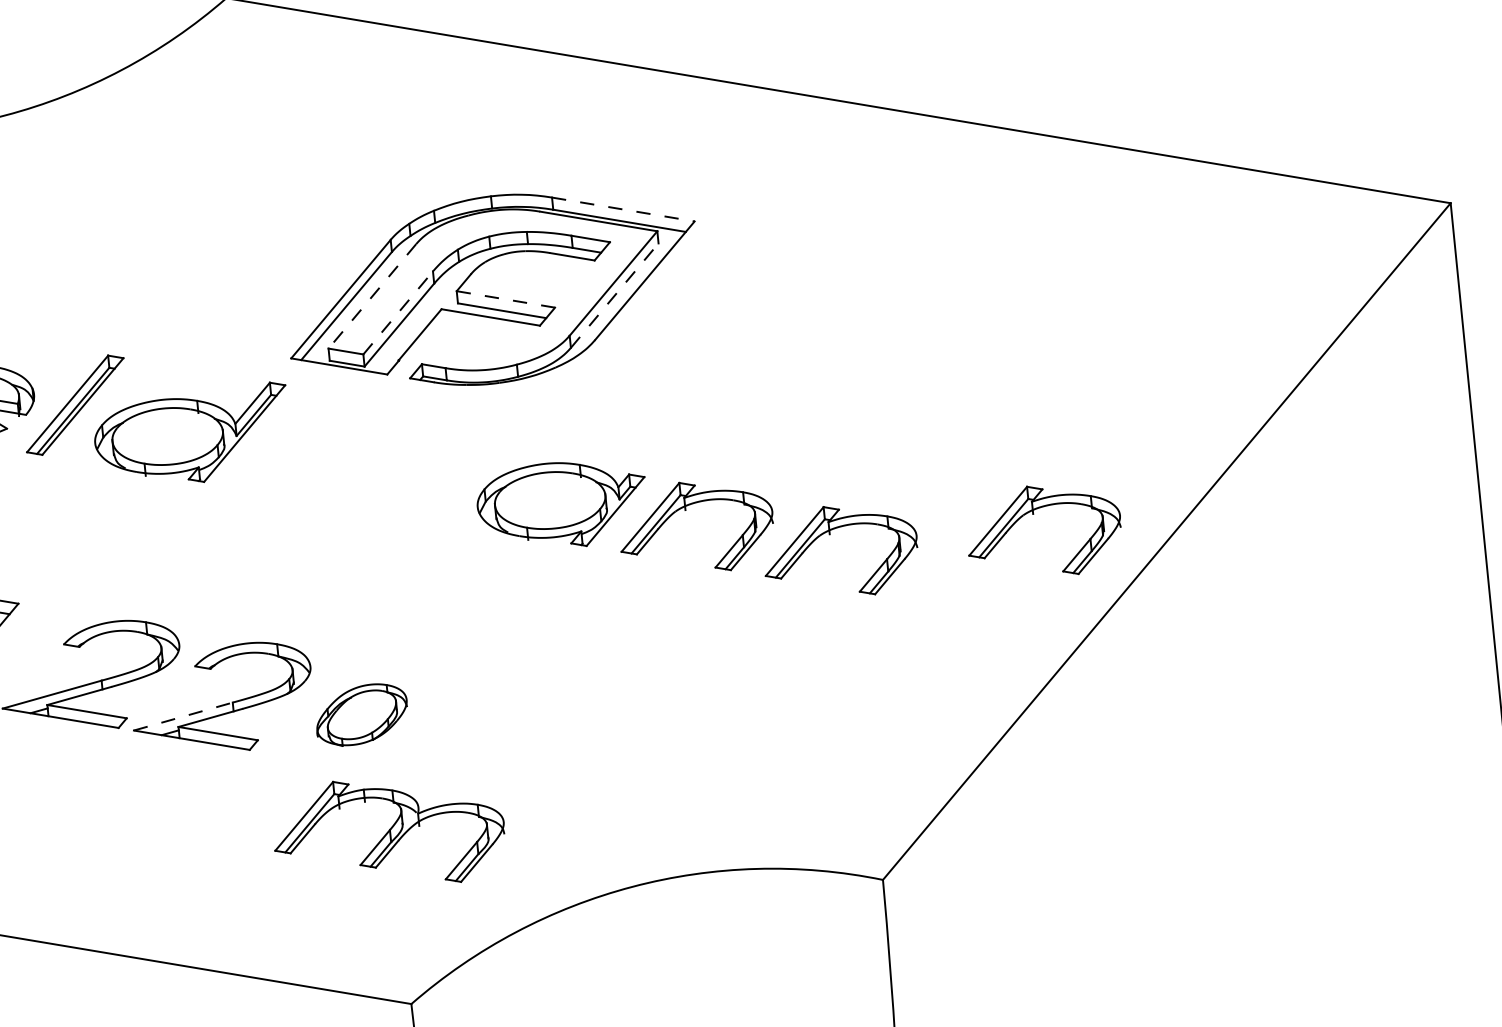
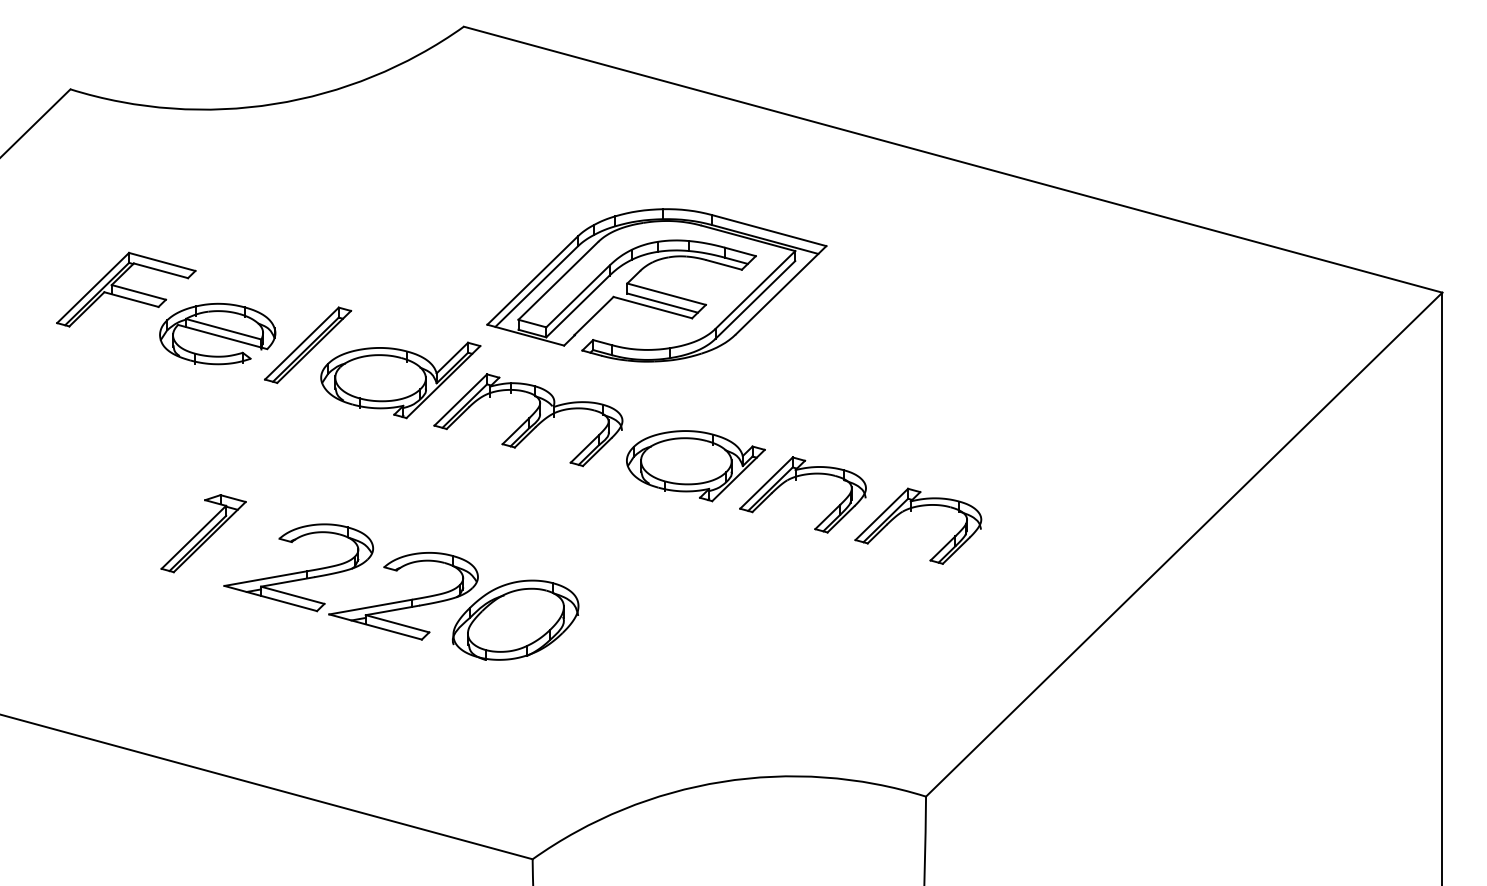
line: (623, 209) -> (769, 230), dashed -> solid
line: (372, 295) -> (558, 280), dashed -> solid
line: (614, 295) -> (755, 299), dashed -> solid
line: (505, 299) -> (666, 294), dashed -> solid
line: (398, 312) -> (578, 296), dashed -> solid
part: (1034, 514) -> (1078, 511), removed
part: (361, 714) -> (515, 619), size x1.67
line: (183, 717) -> (370, 607), dashed -> solid
part: (389, 833) -> (528, 420), moved

